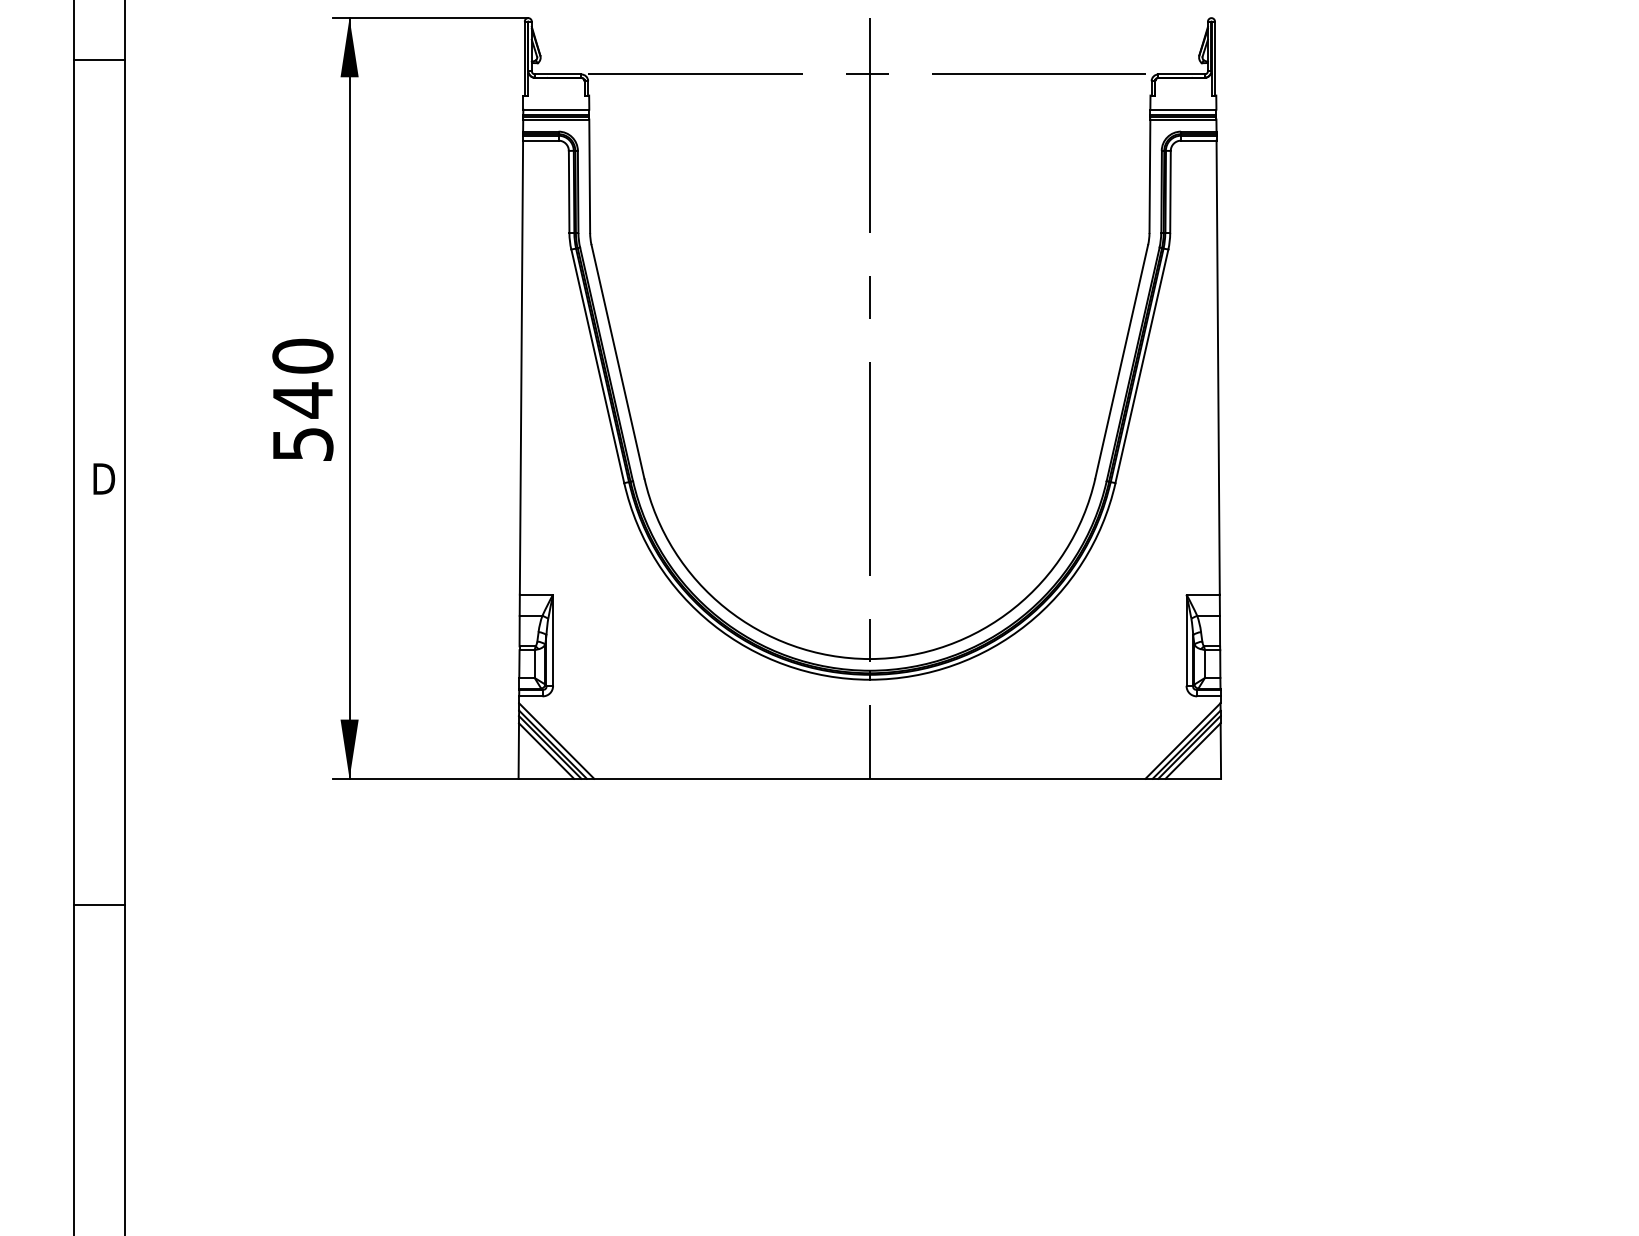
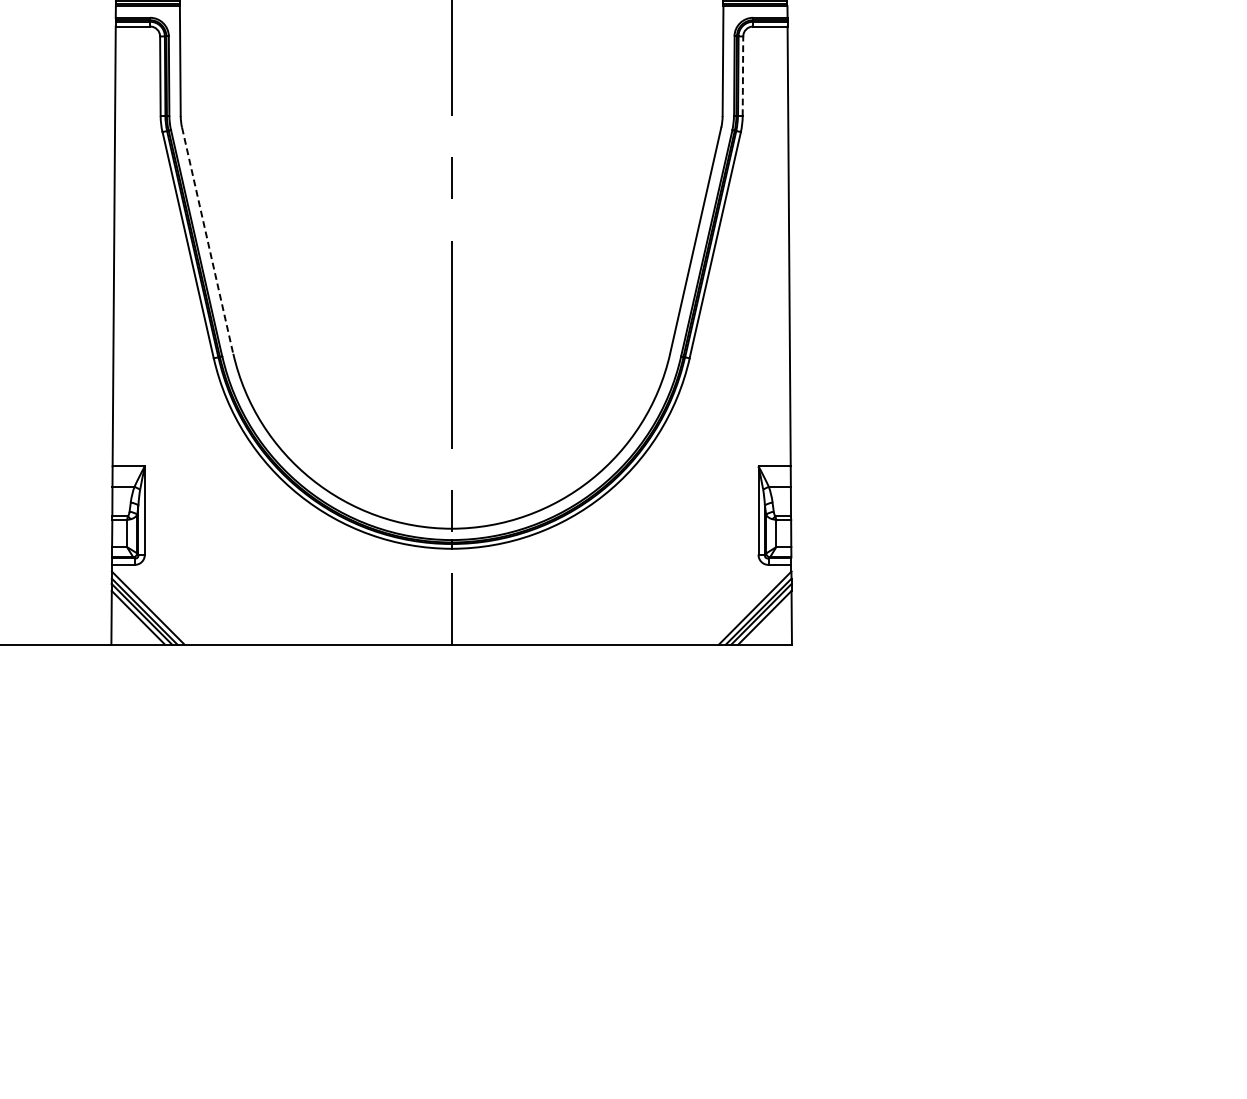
line: (1170, 191) -> (742, 75), solid -> dashed
line: (617, 361) -> (207, 240), solid -> dashed

